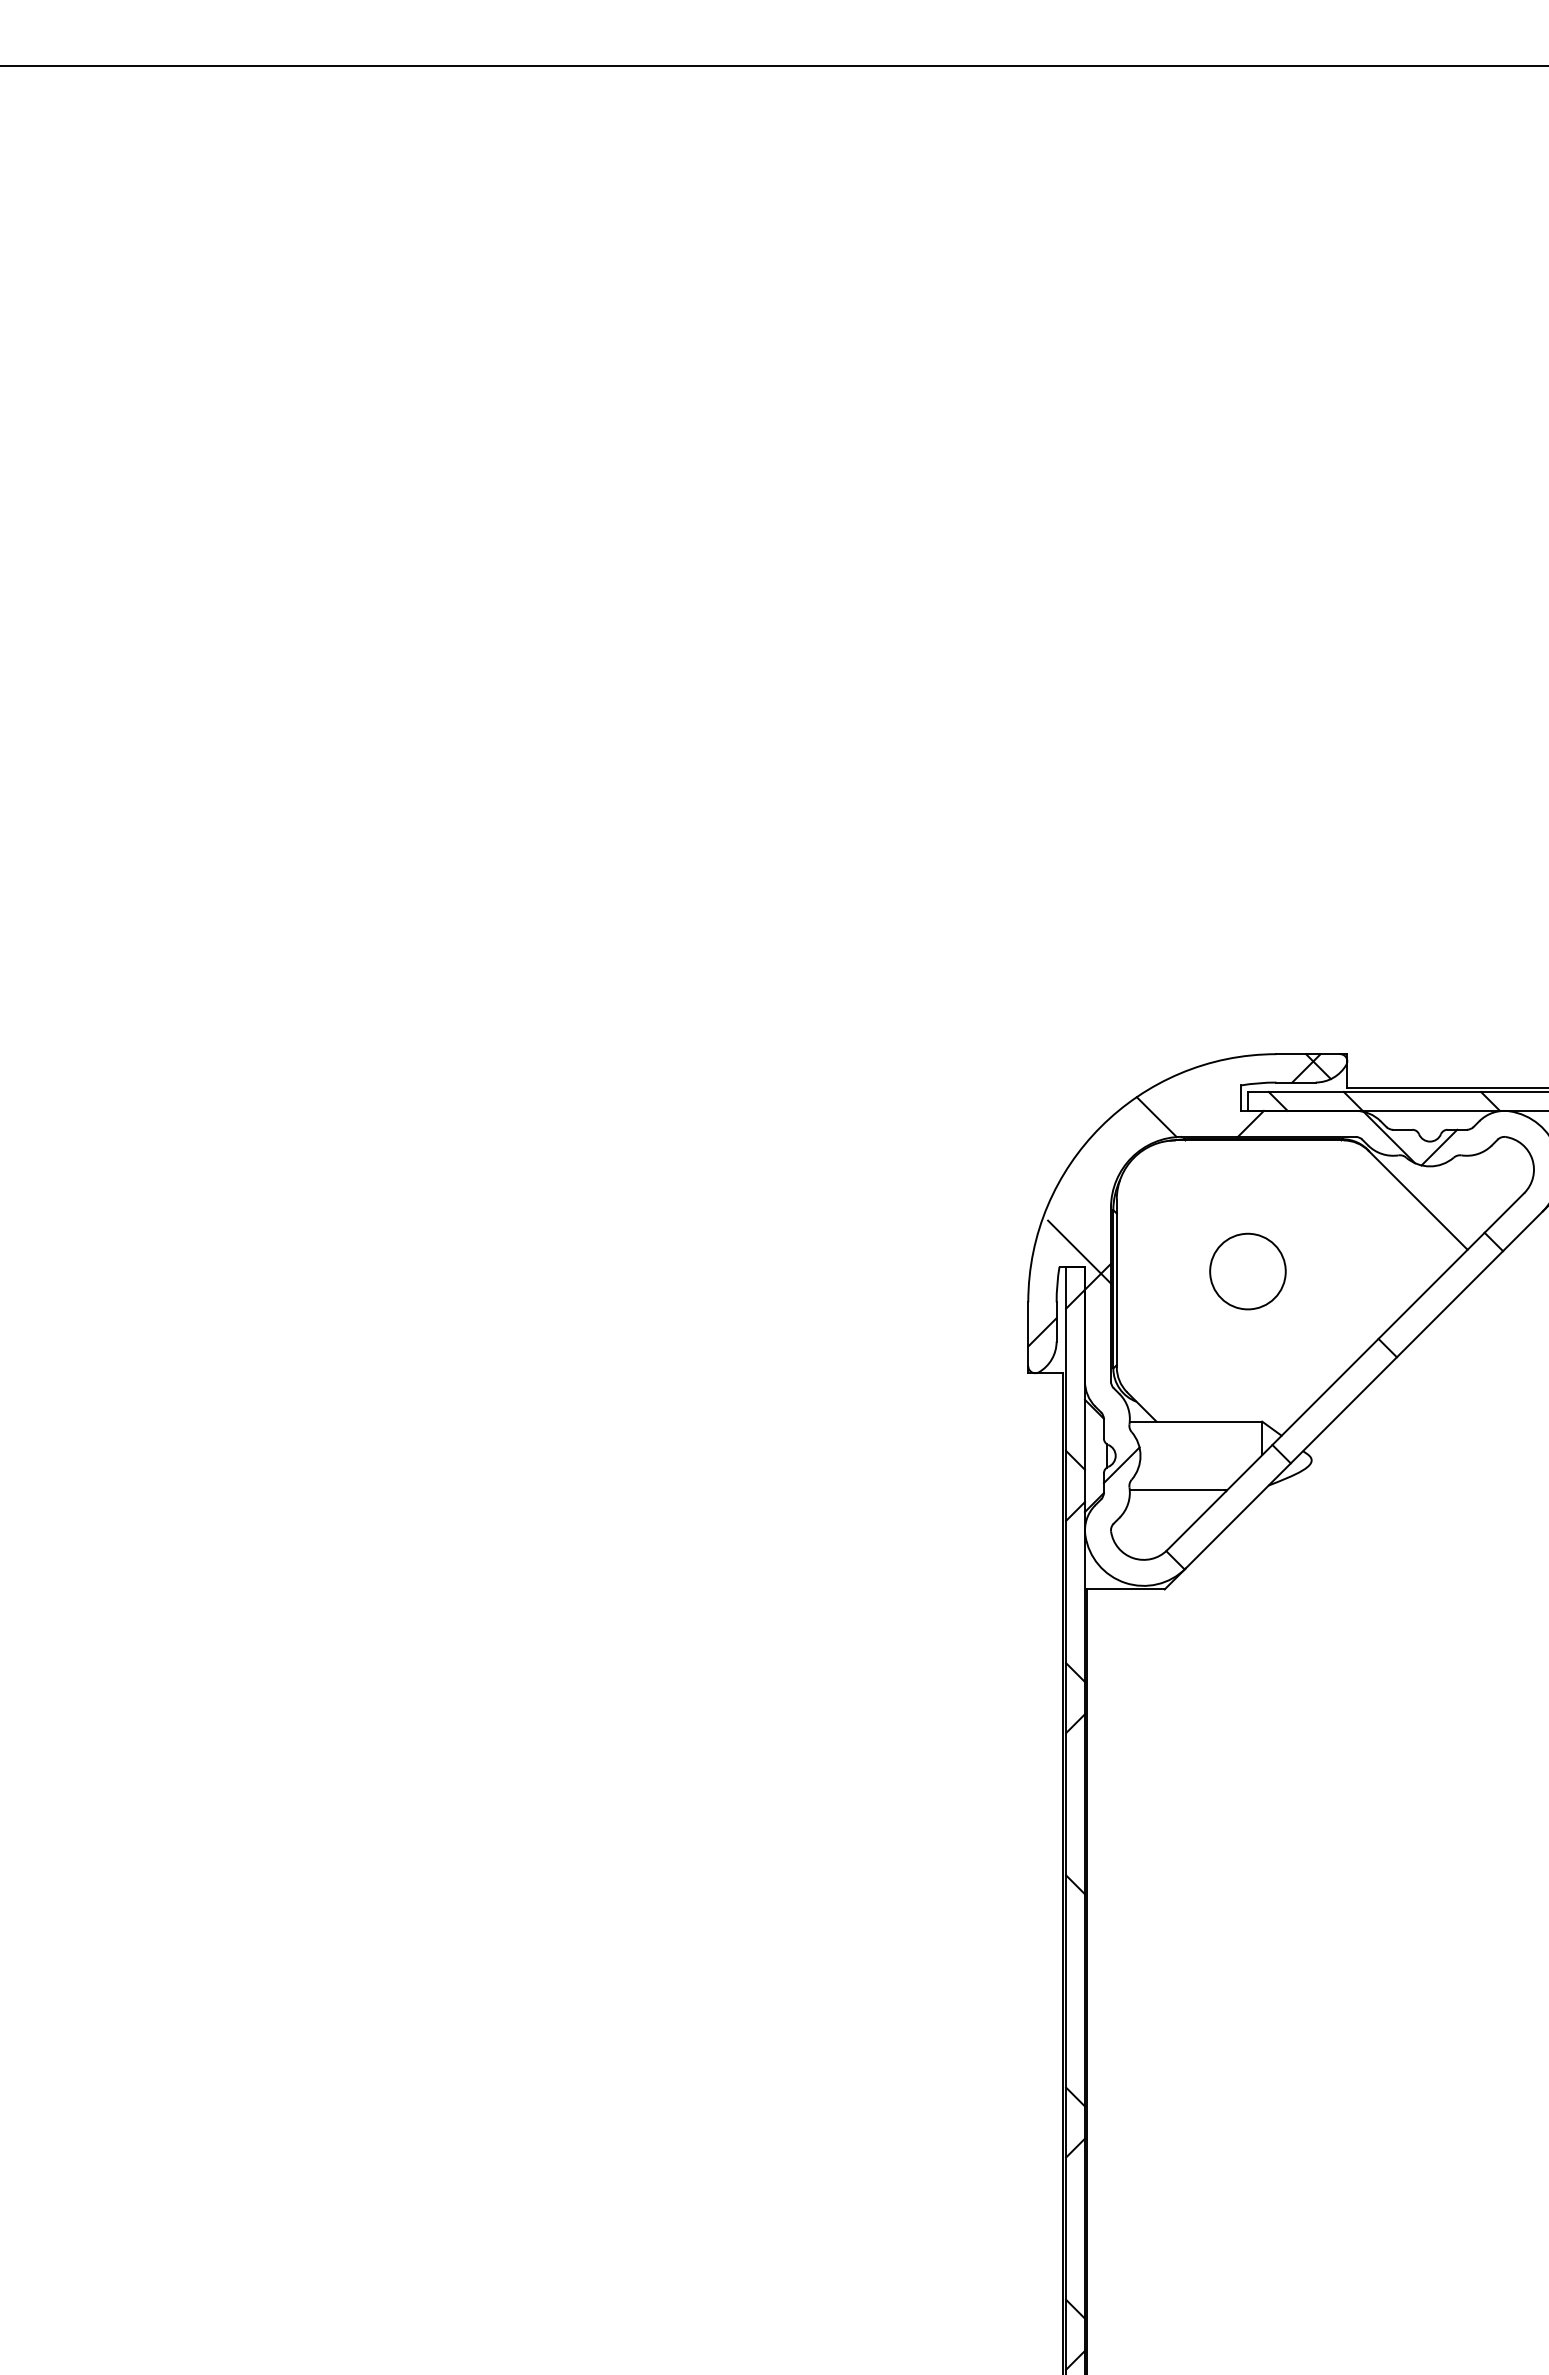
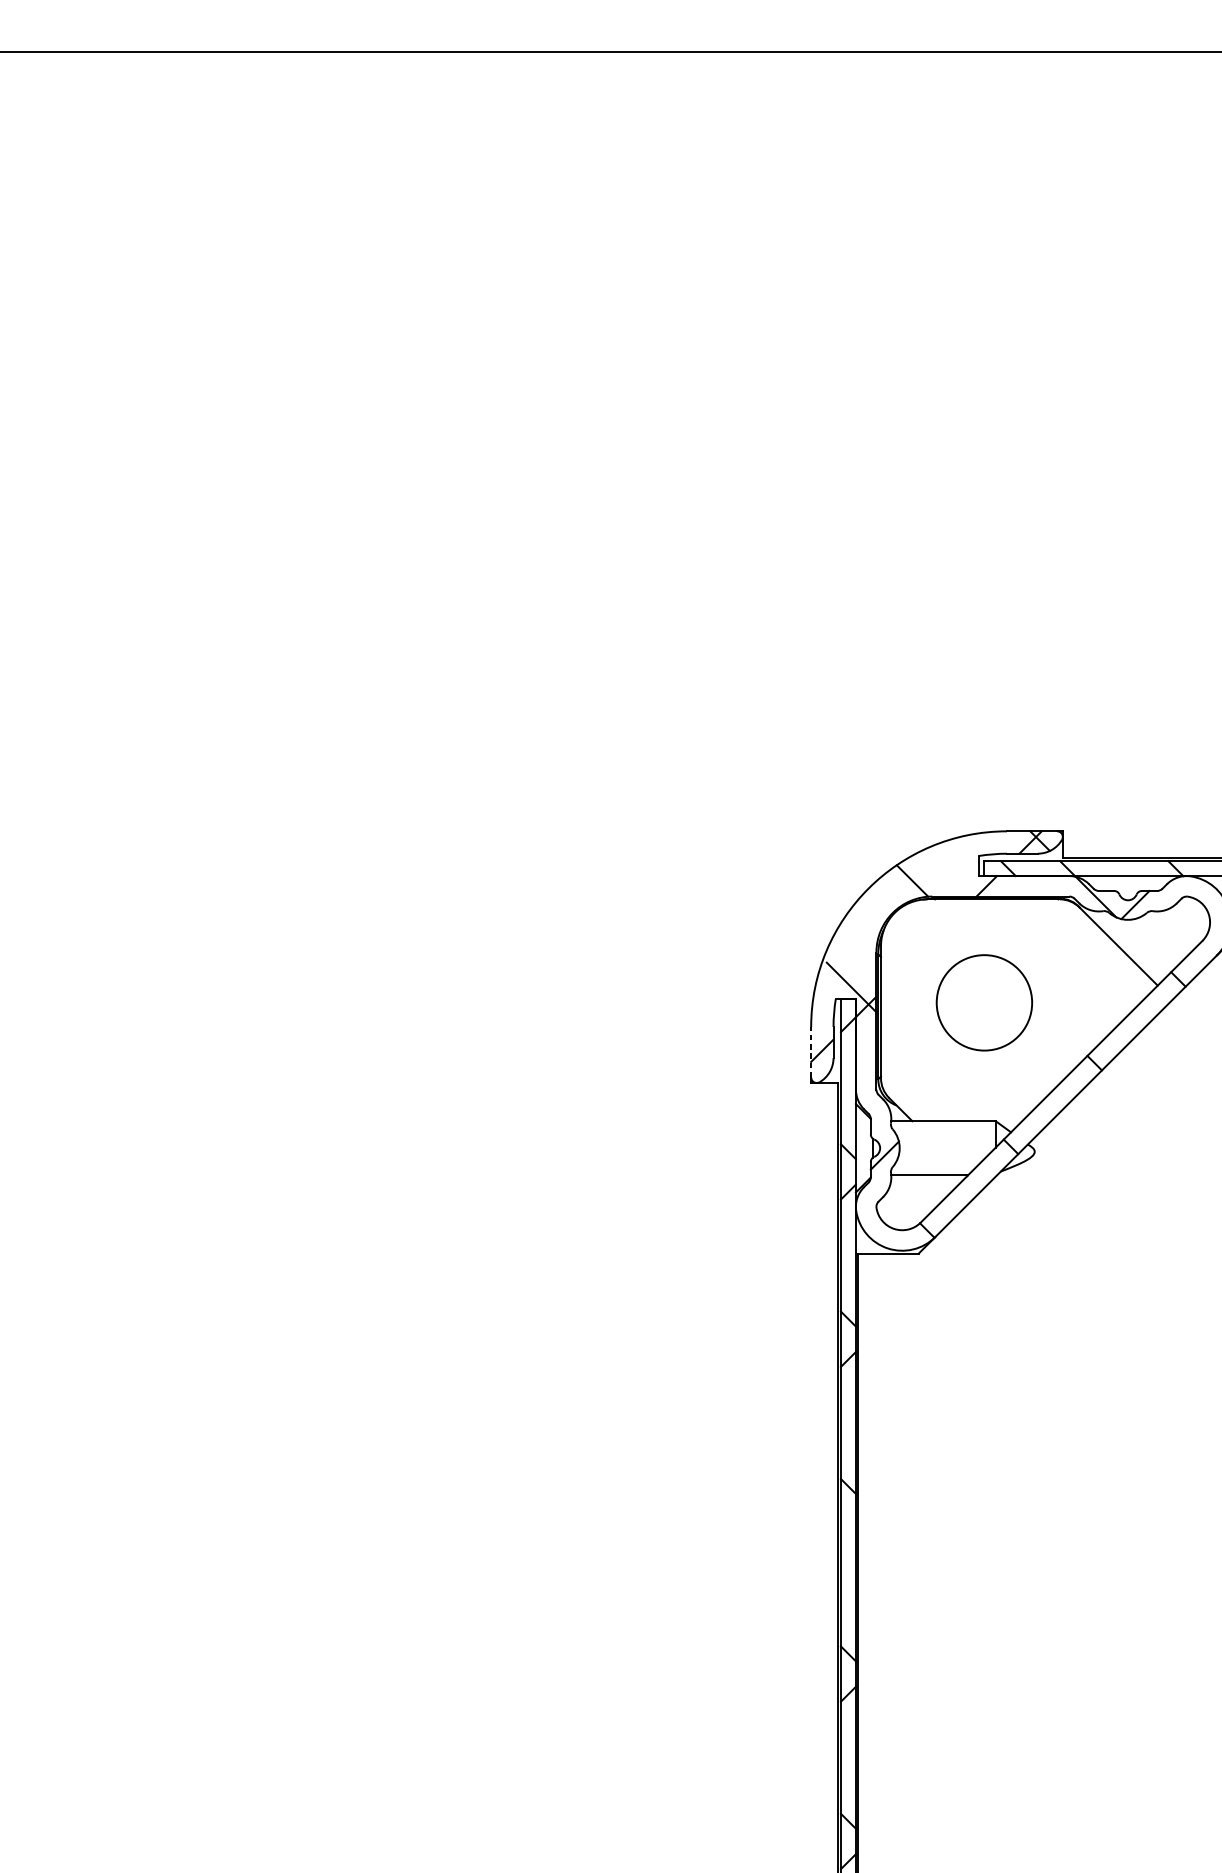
circle: (1247, 1271) -> (984, 1002), size x1.6
line: (1028, 1334) -> (811, 1052), solid -> dashed

